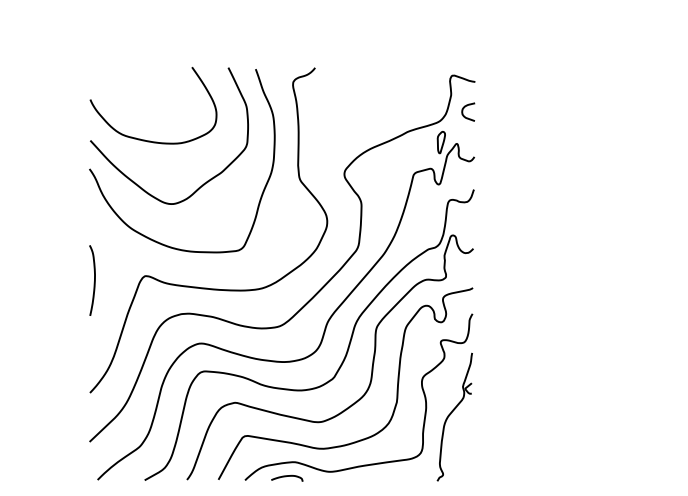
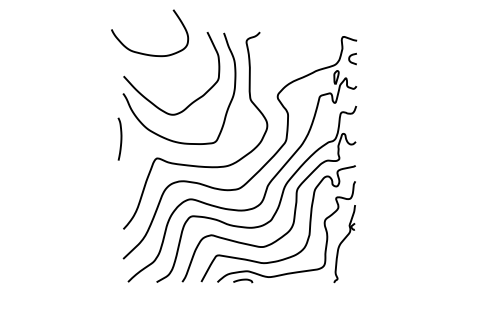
curve: (147, 139) -> (146, 53), moved
curve: (93, 279) -> (120, 138), moved

